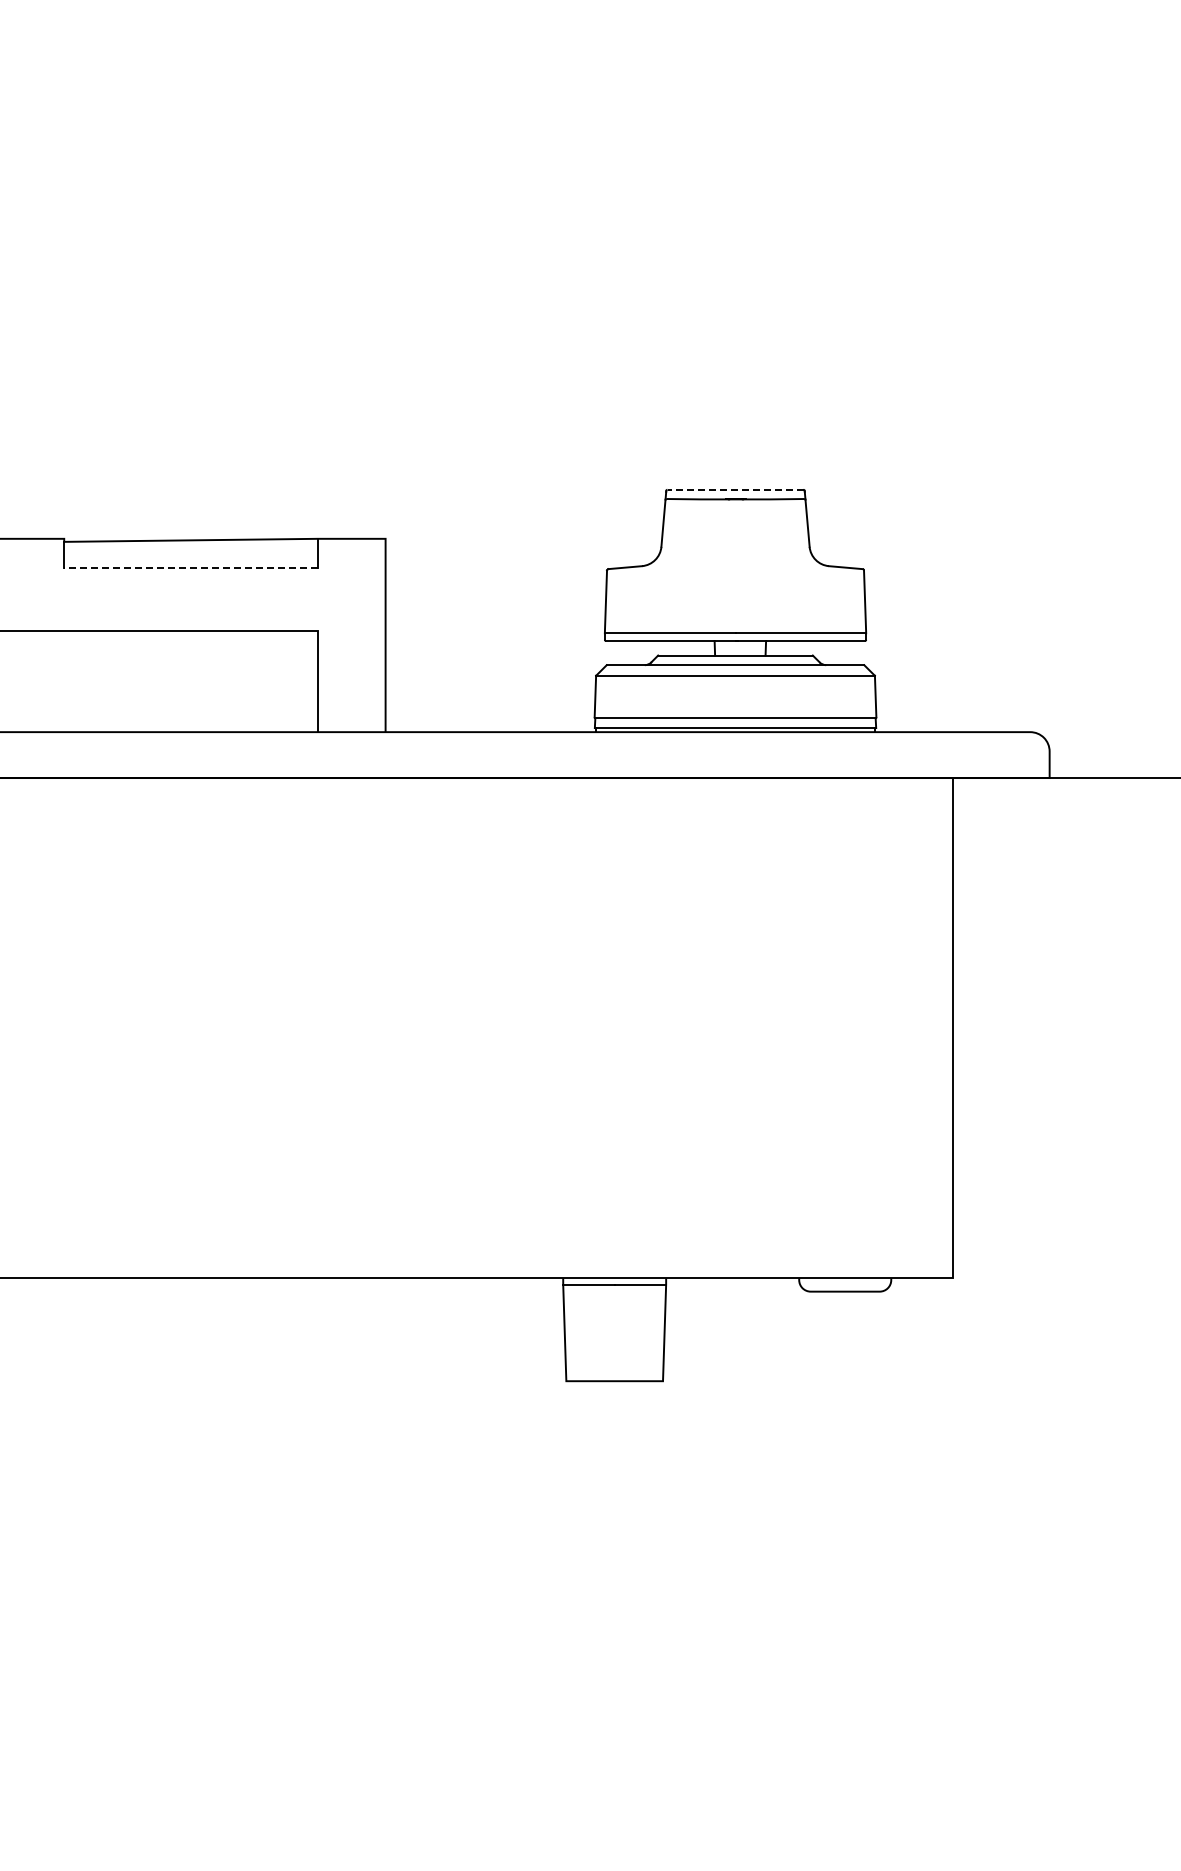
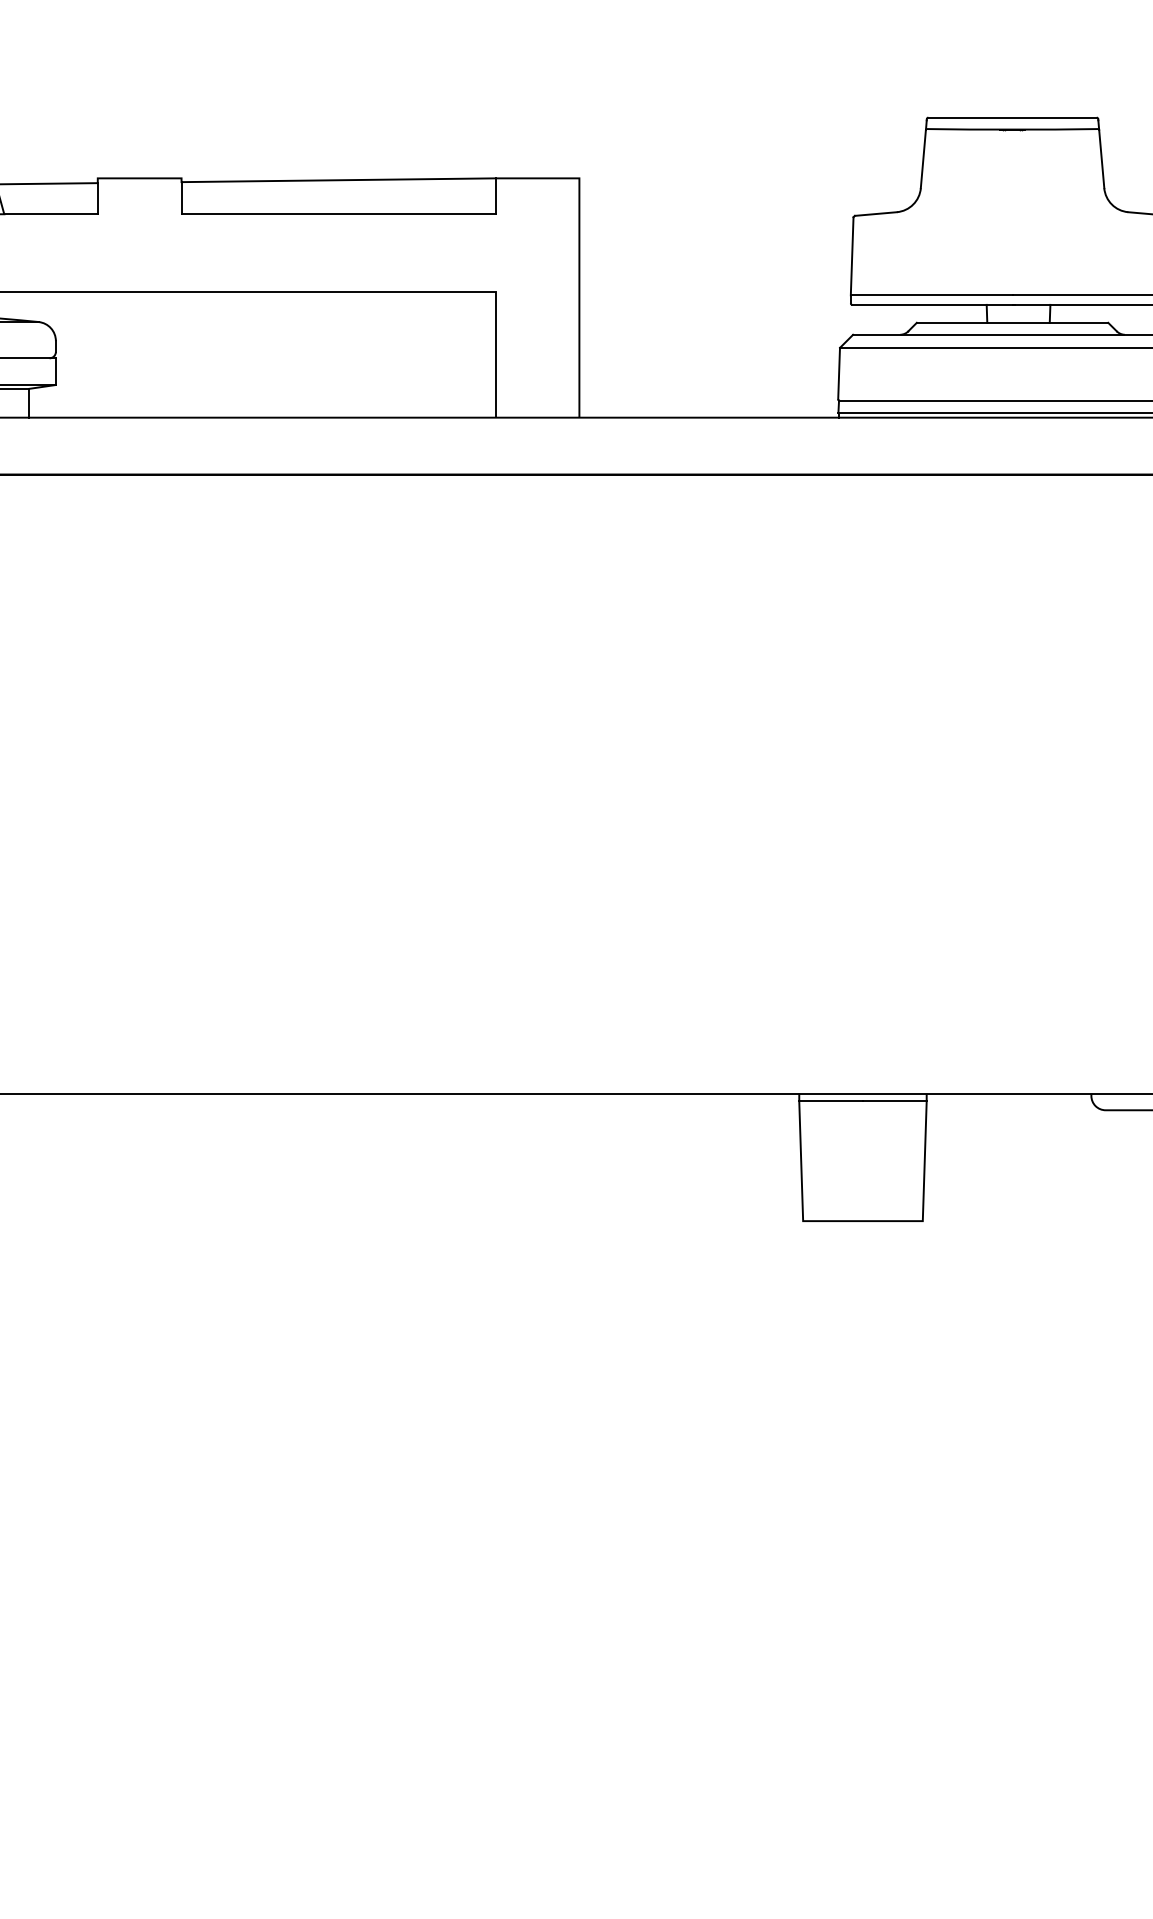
line: (735, 489) -> (1012, 117), dashed -> solid
line: (191, 567) -> (339, 213), dashed -> solid

